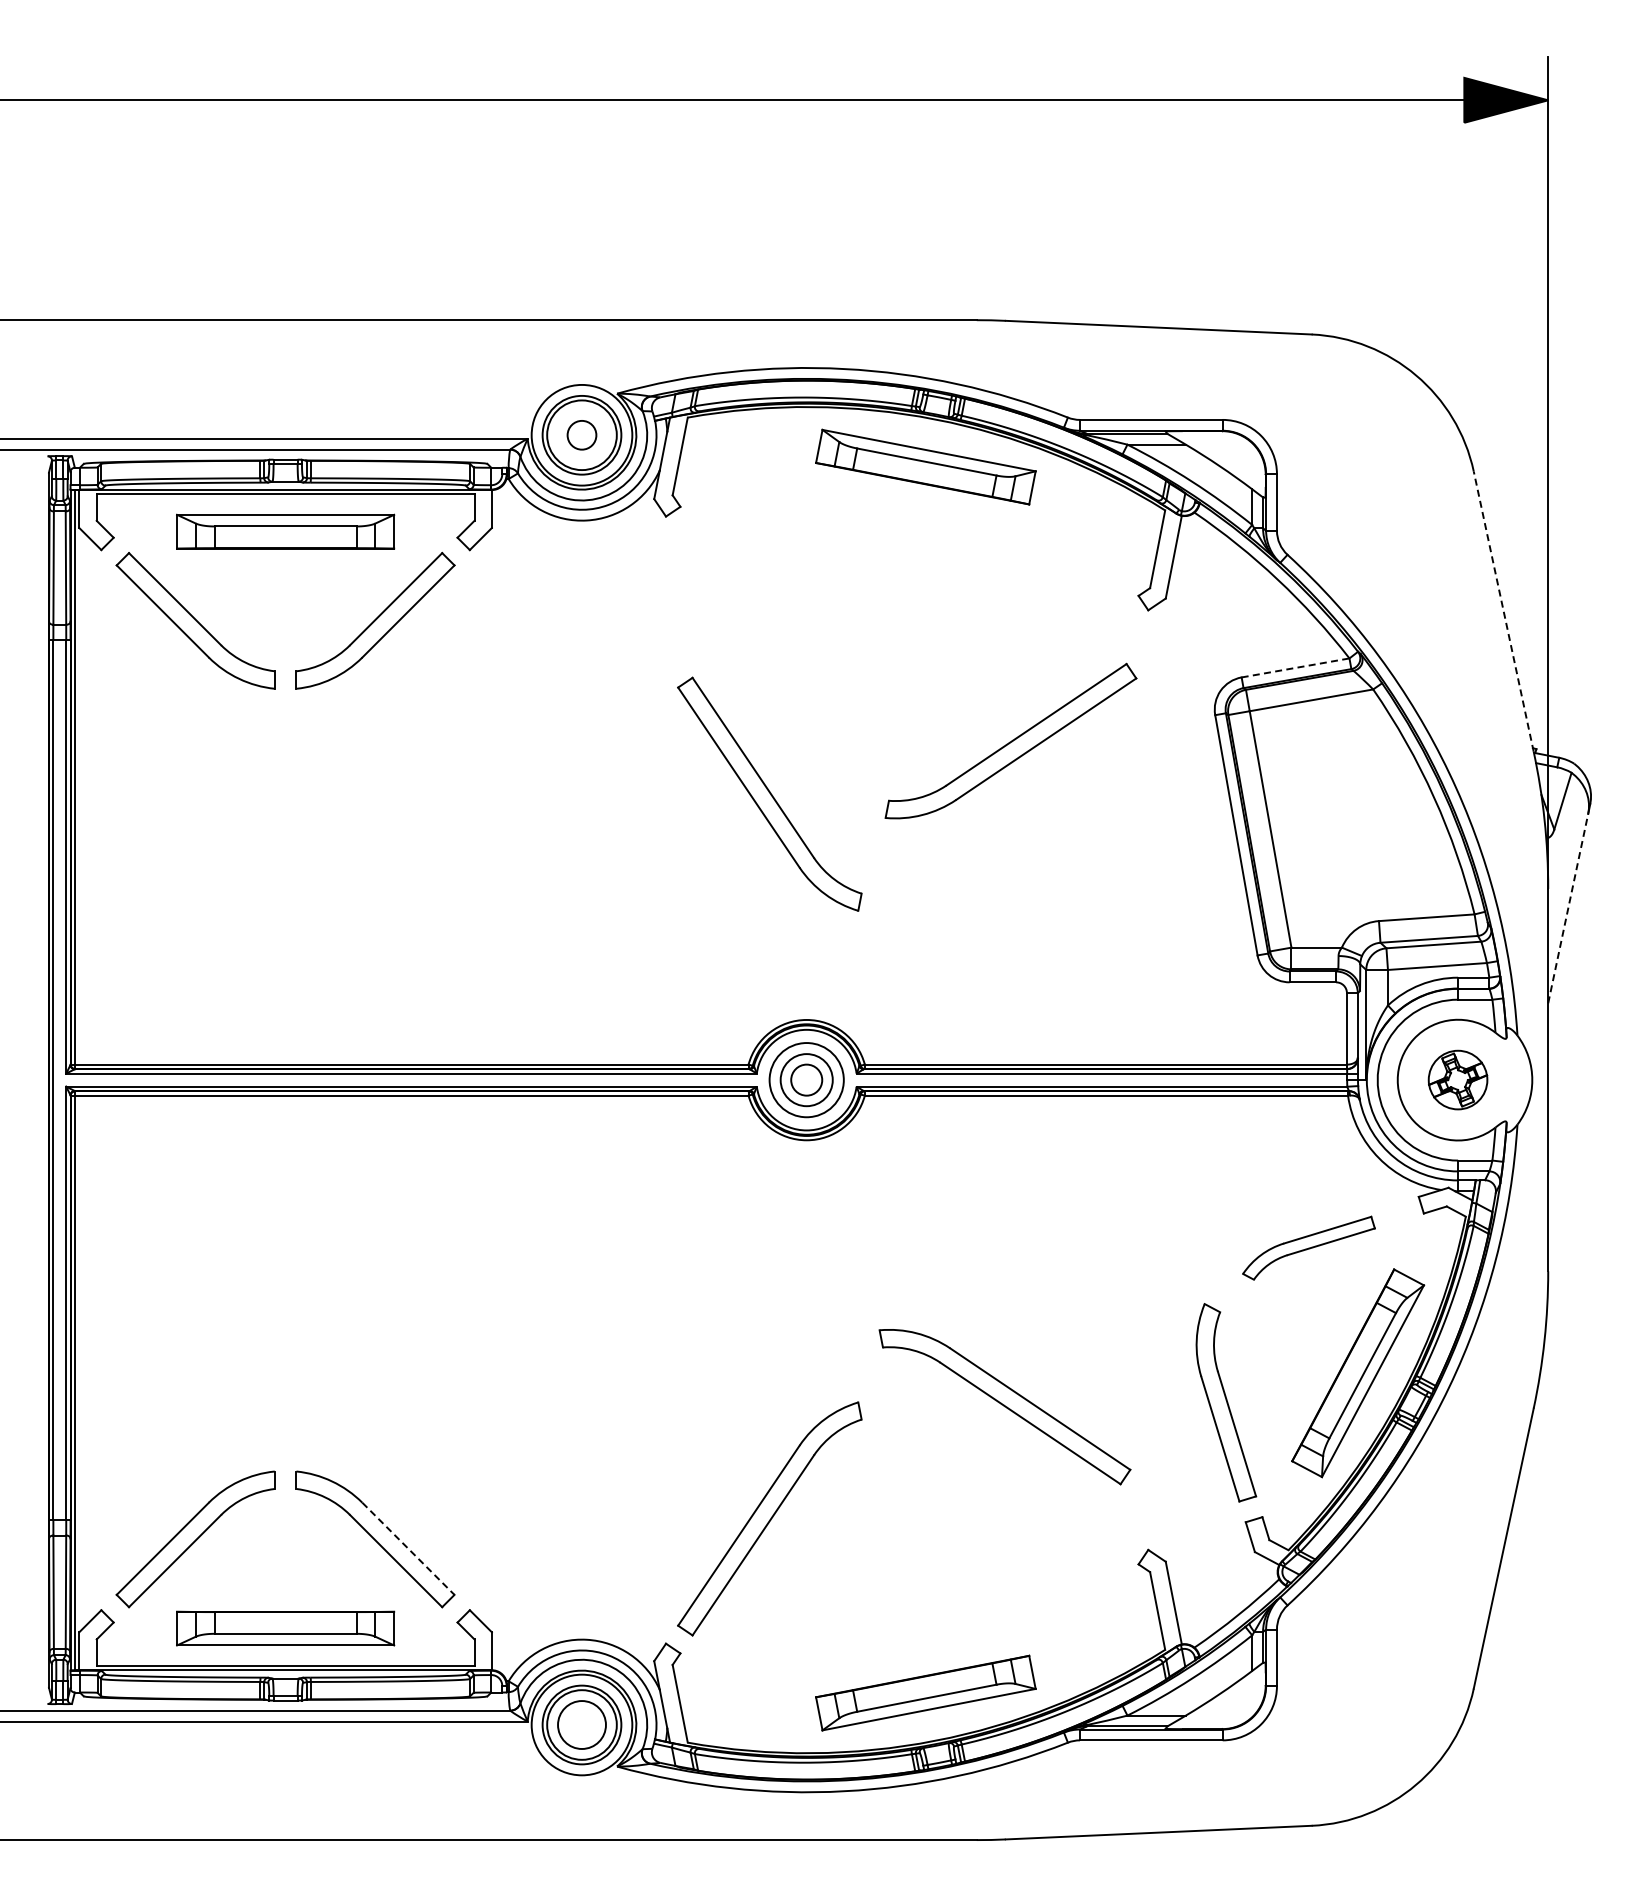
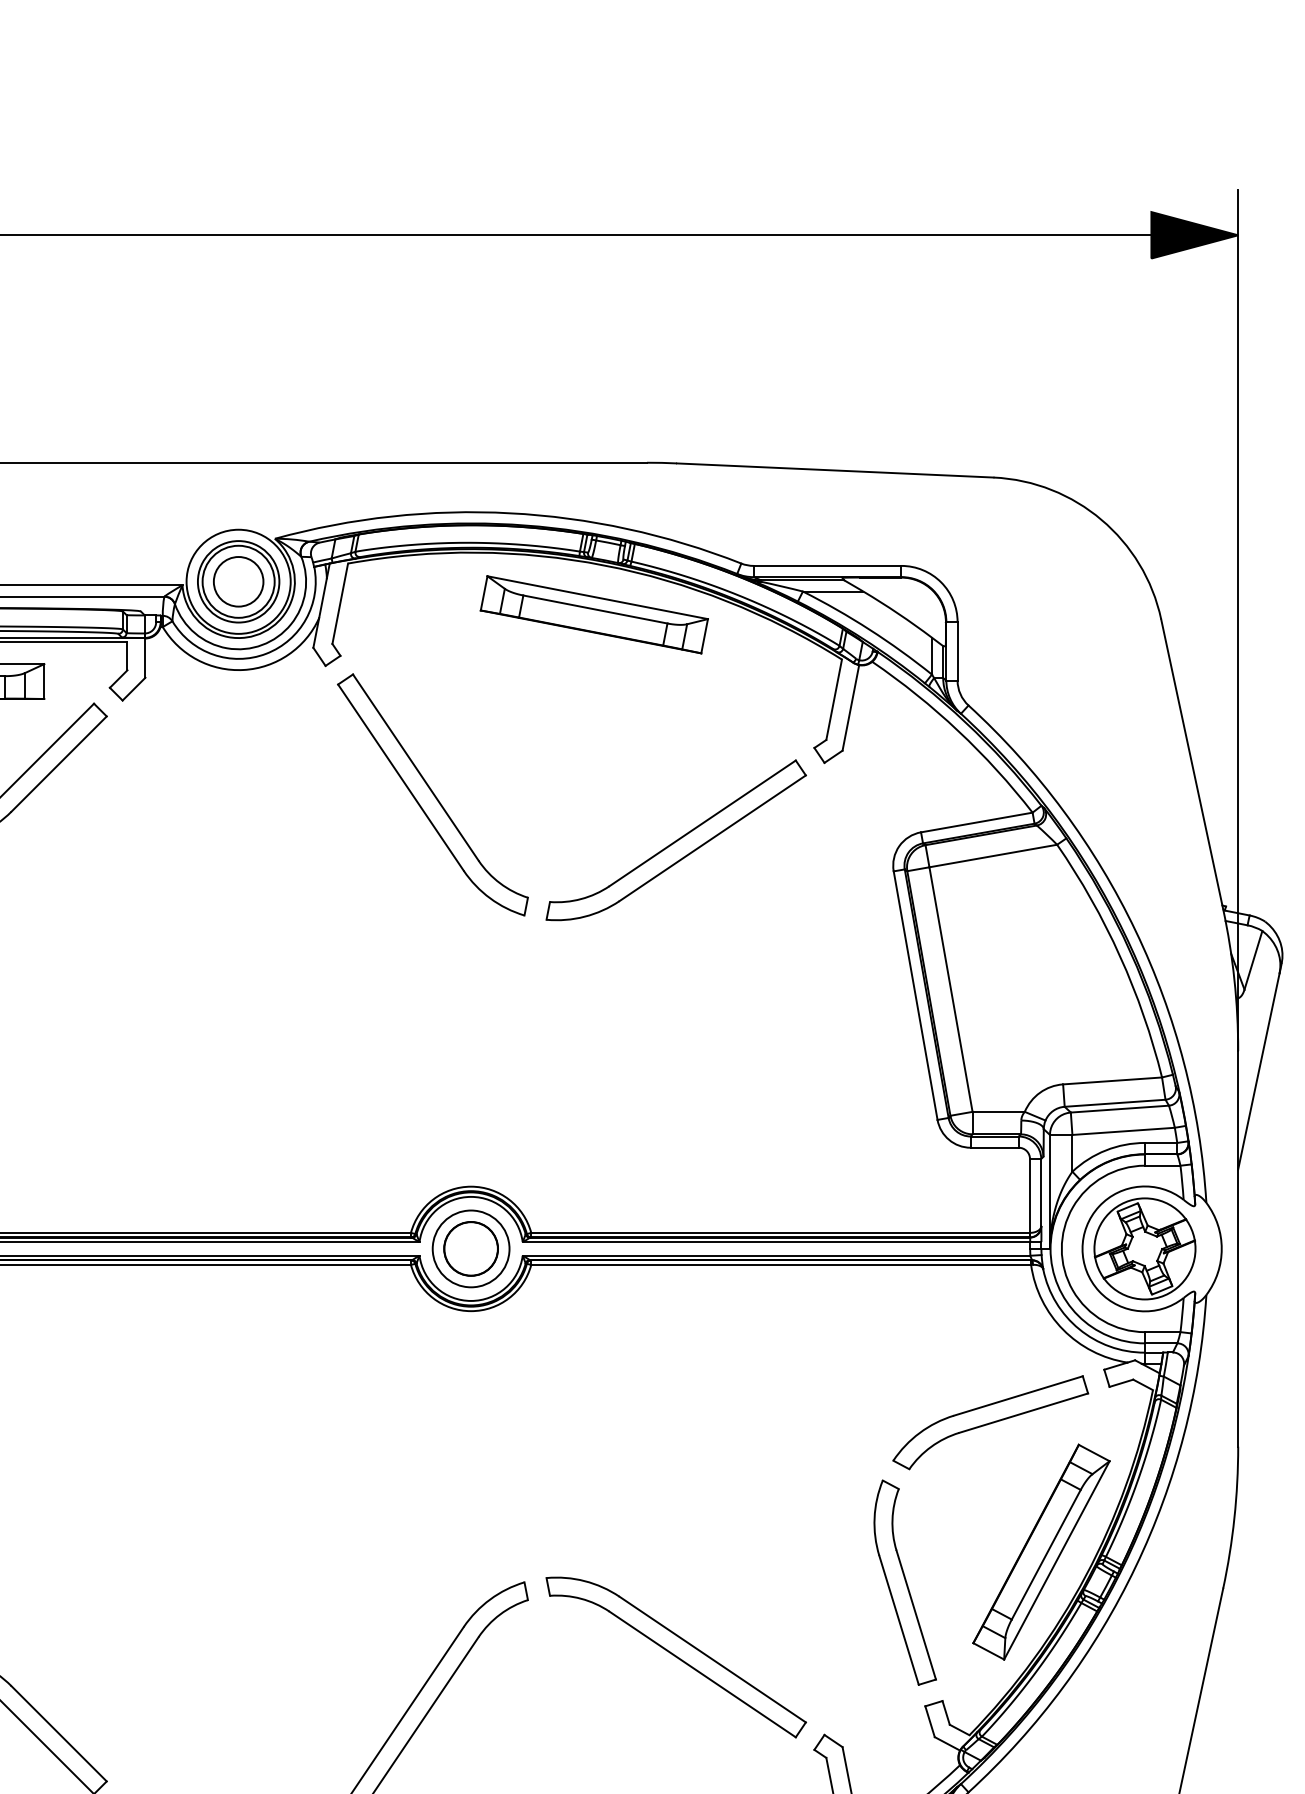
circle: (581, 435) -> (238, 582), size x1.67
line: (1503, 611) -> (1191, 764), dashed -> solid
line: (1295, 667) -> (976, 822), dashed -> solid
part: (1010, 740) -> (675, 839), moved
part: (769, 793) -> (432, 794), moved
line: (1568, 908) -> (1259, 1071), dashed -> solid
part: (1457, 1079) -> (1144, 1248), size x1.67
circle: (806, 1080) -> (470, 1249), size x1.67
part: (1308, 1248) -> (990, 1423), size x1.43
part: (1004, 1407) -> (675, 1657), moved
line: (408, 1549) -> (59, 1734), dashed -> solid

